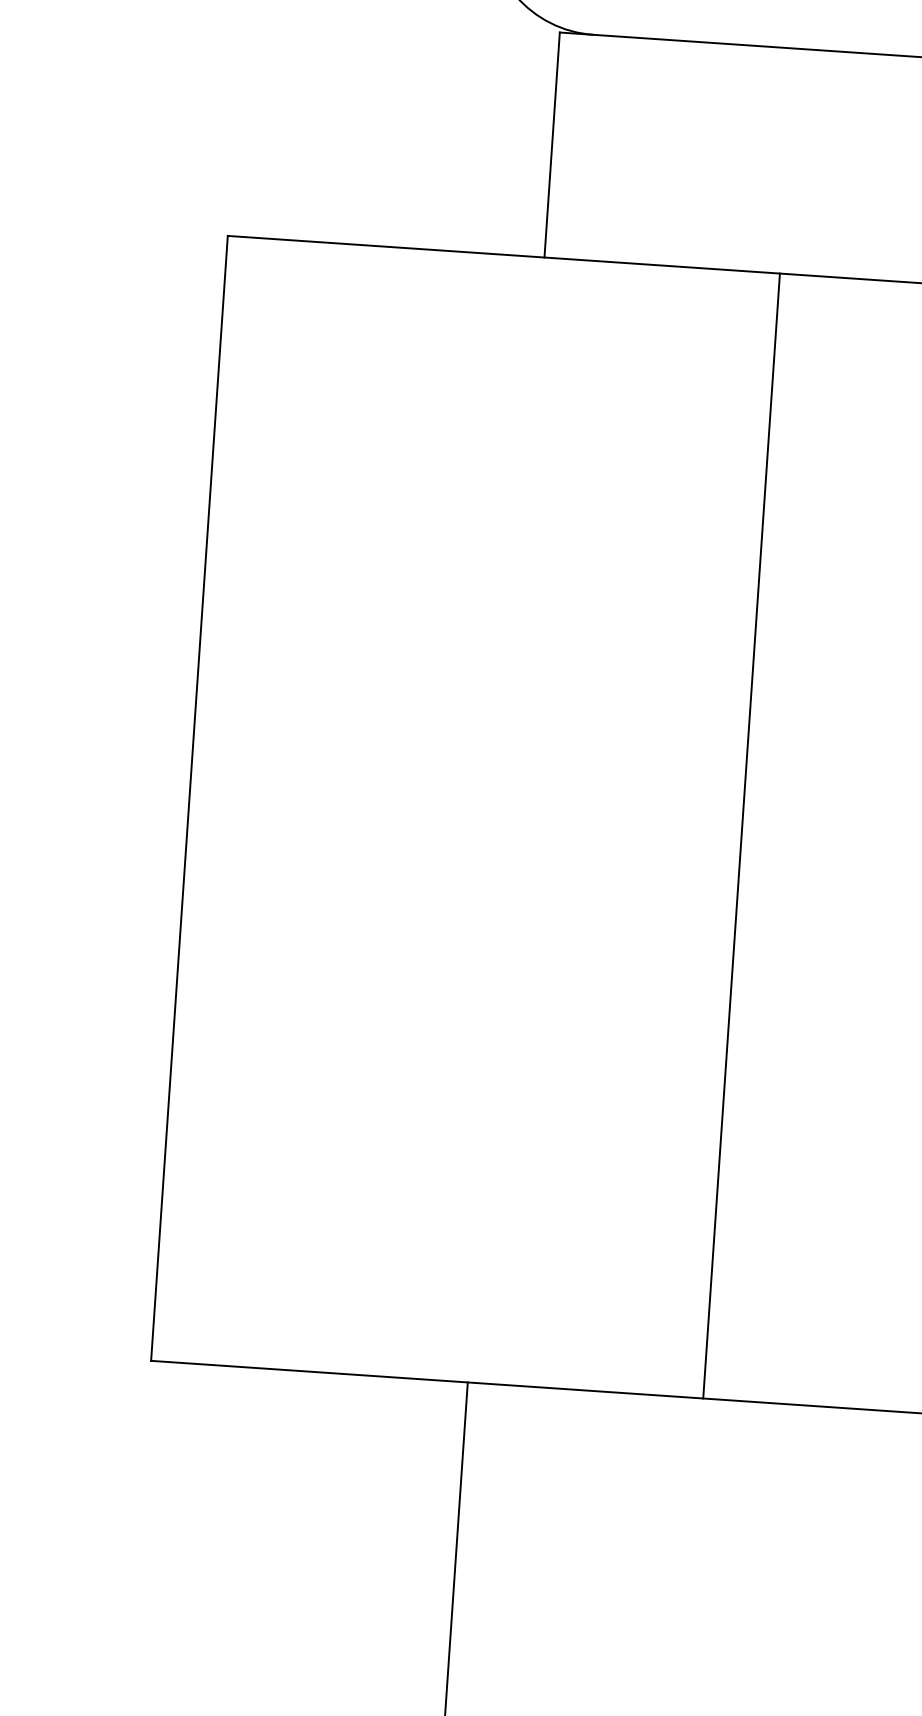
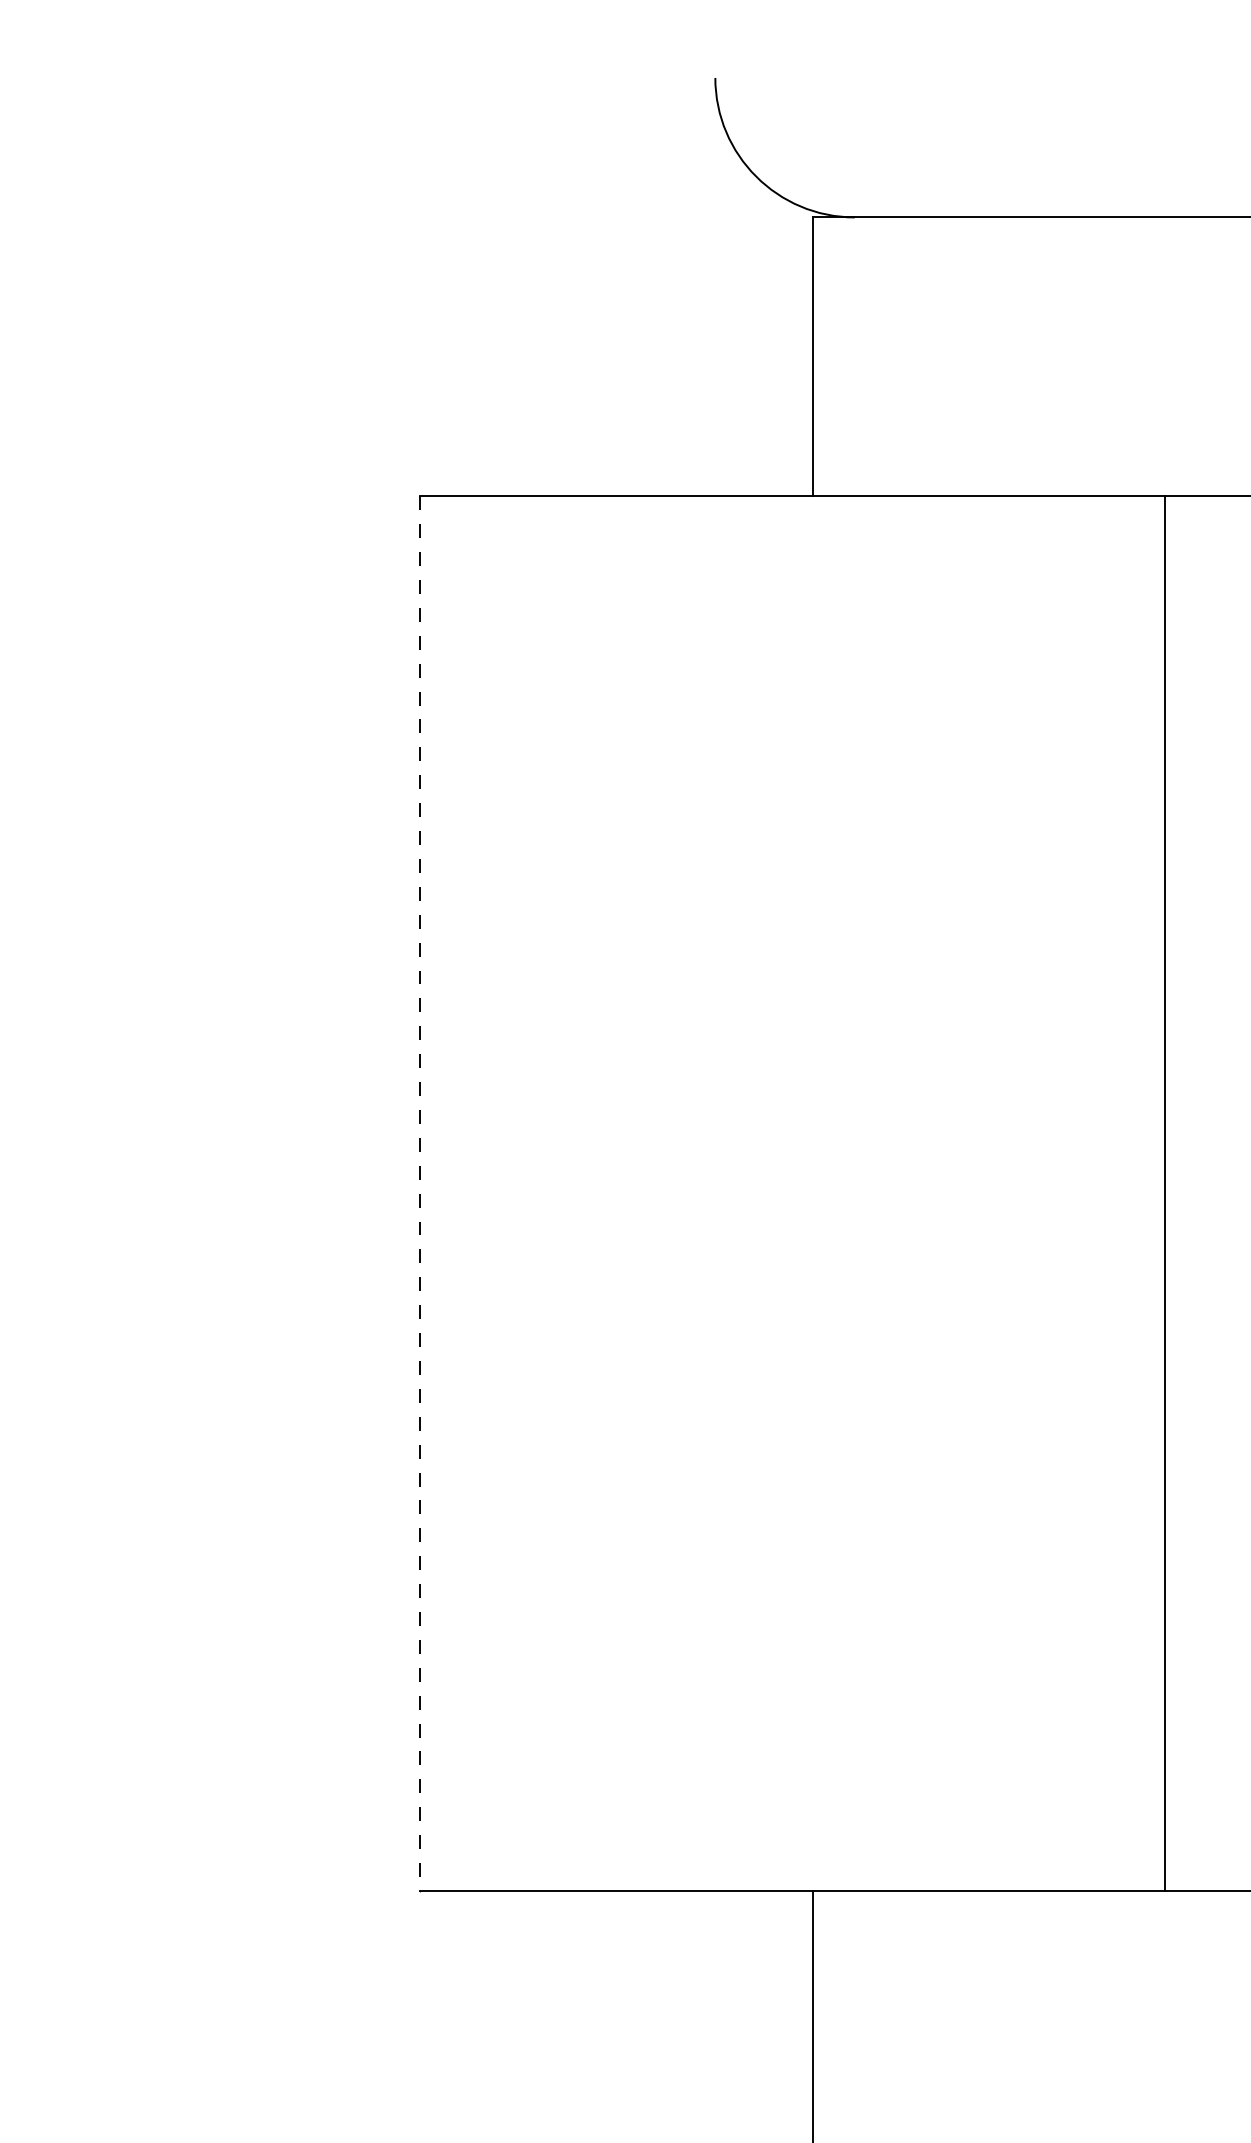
line: (189, 799) -> (420, 1194), solid -> dashed
line: (741, 835) -> (1164, 1193), moved

